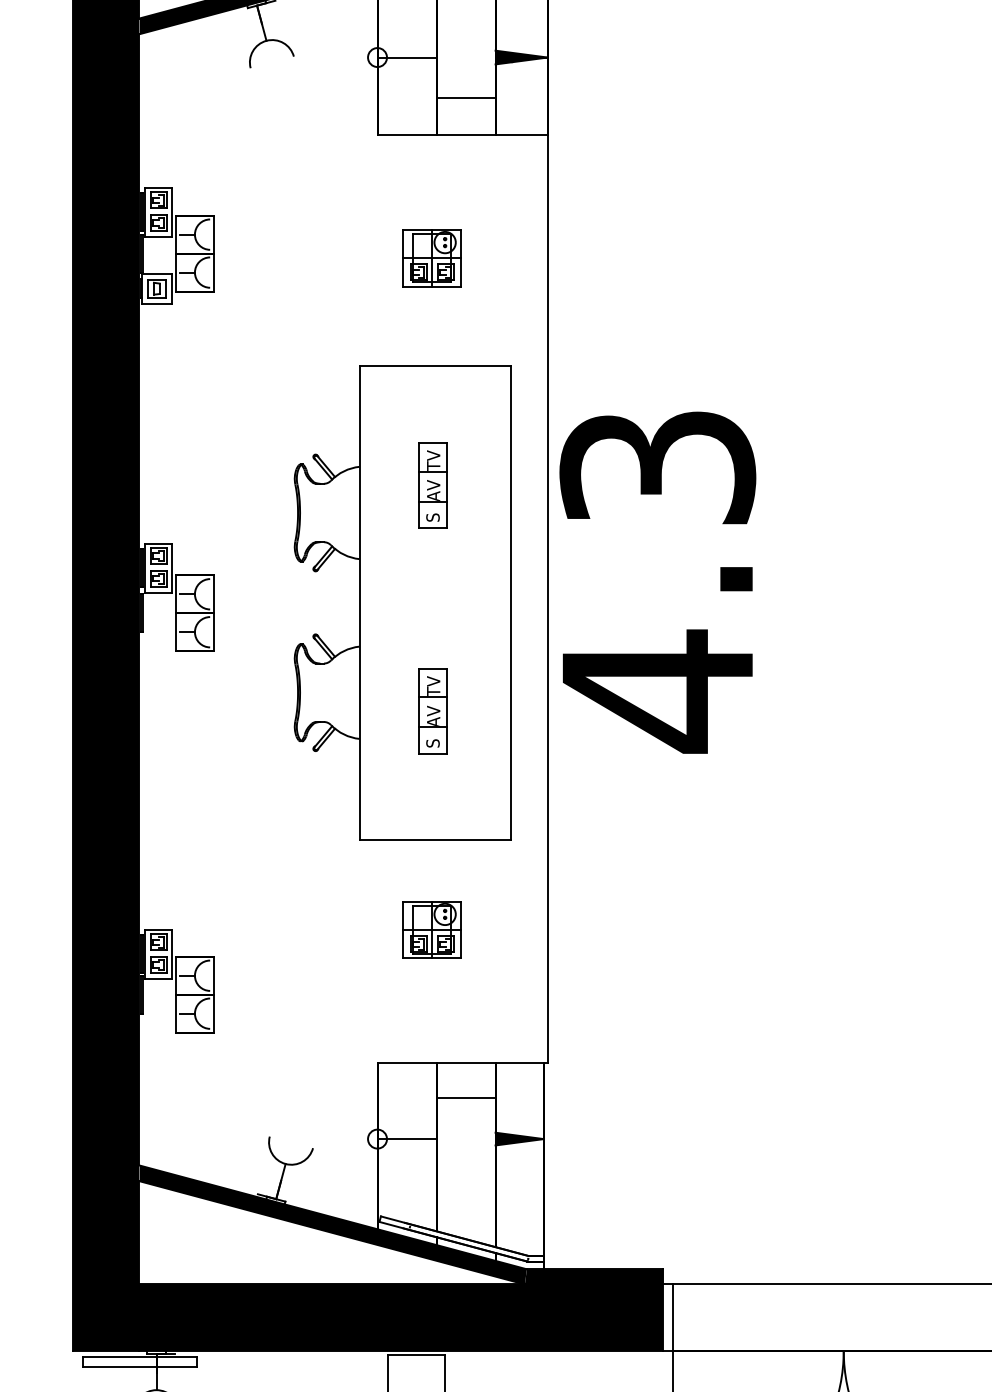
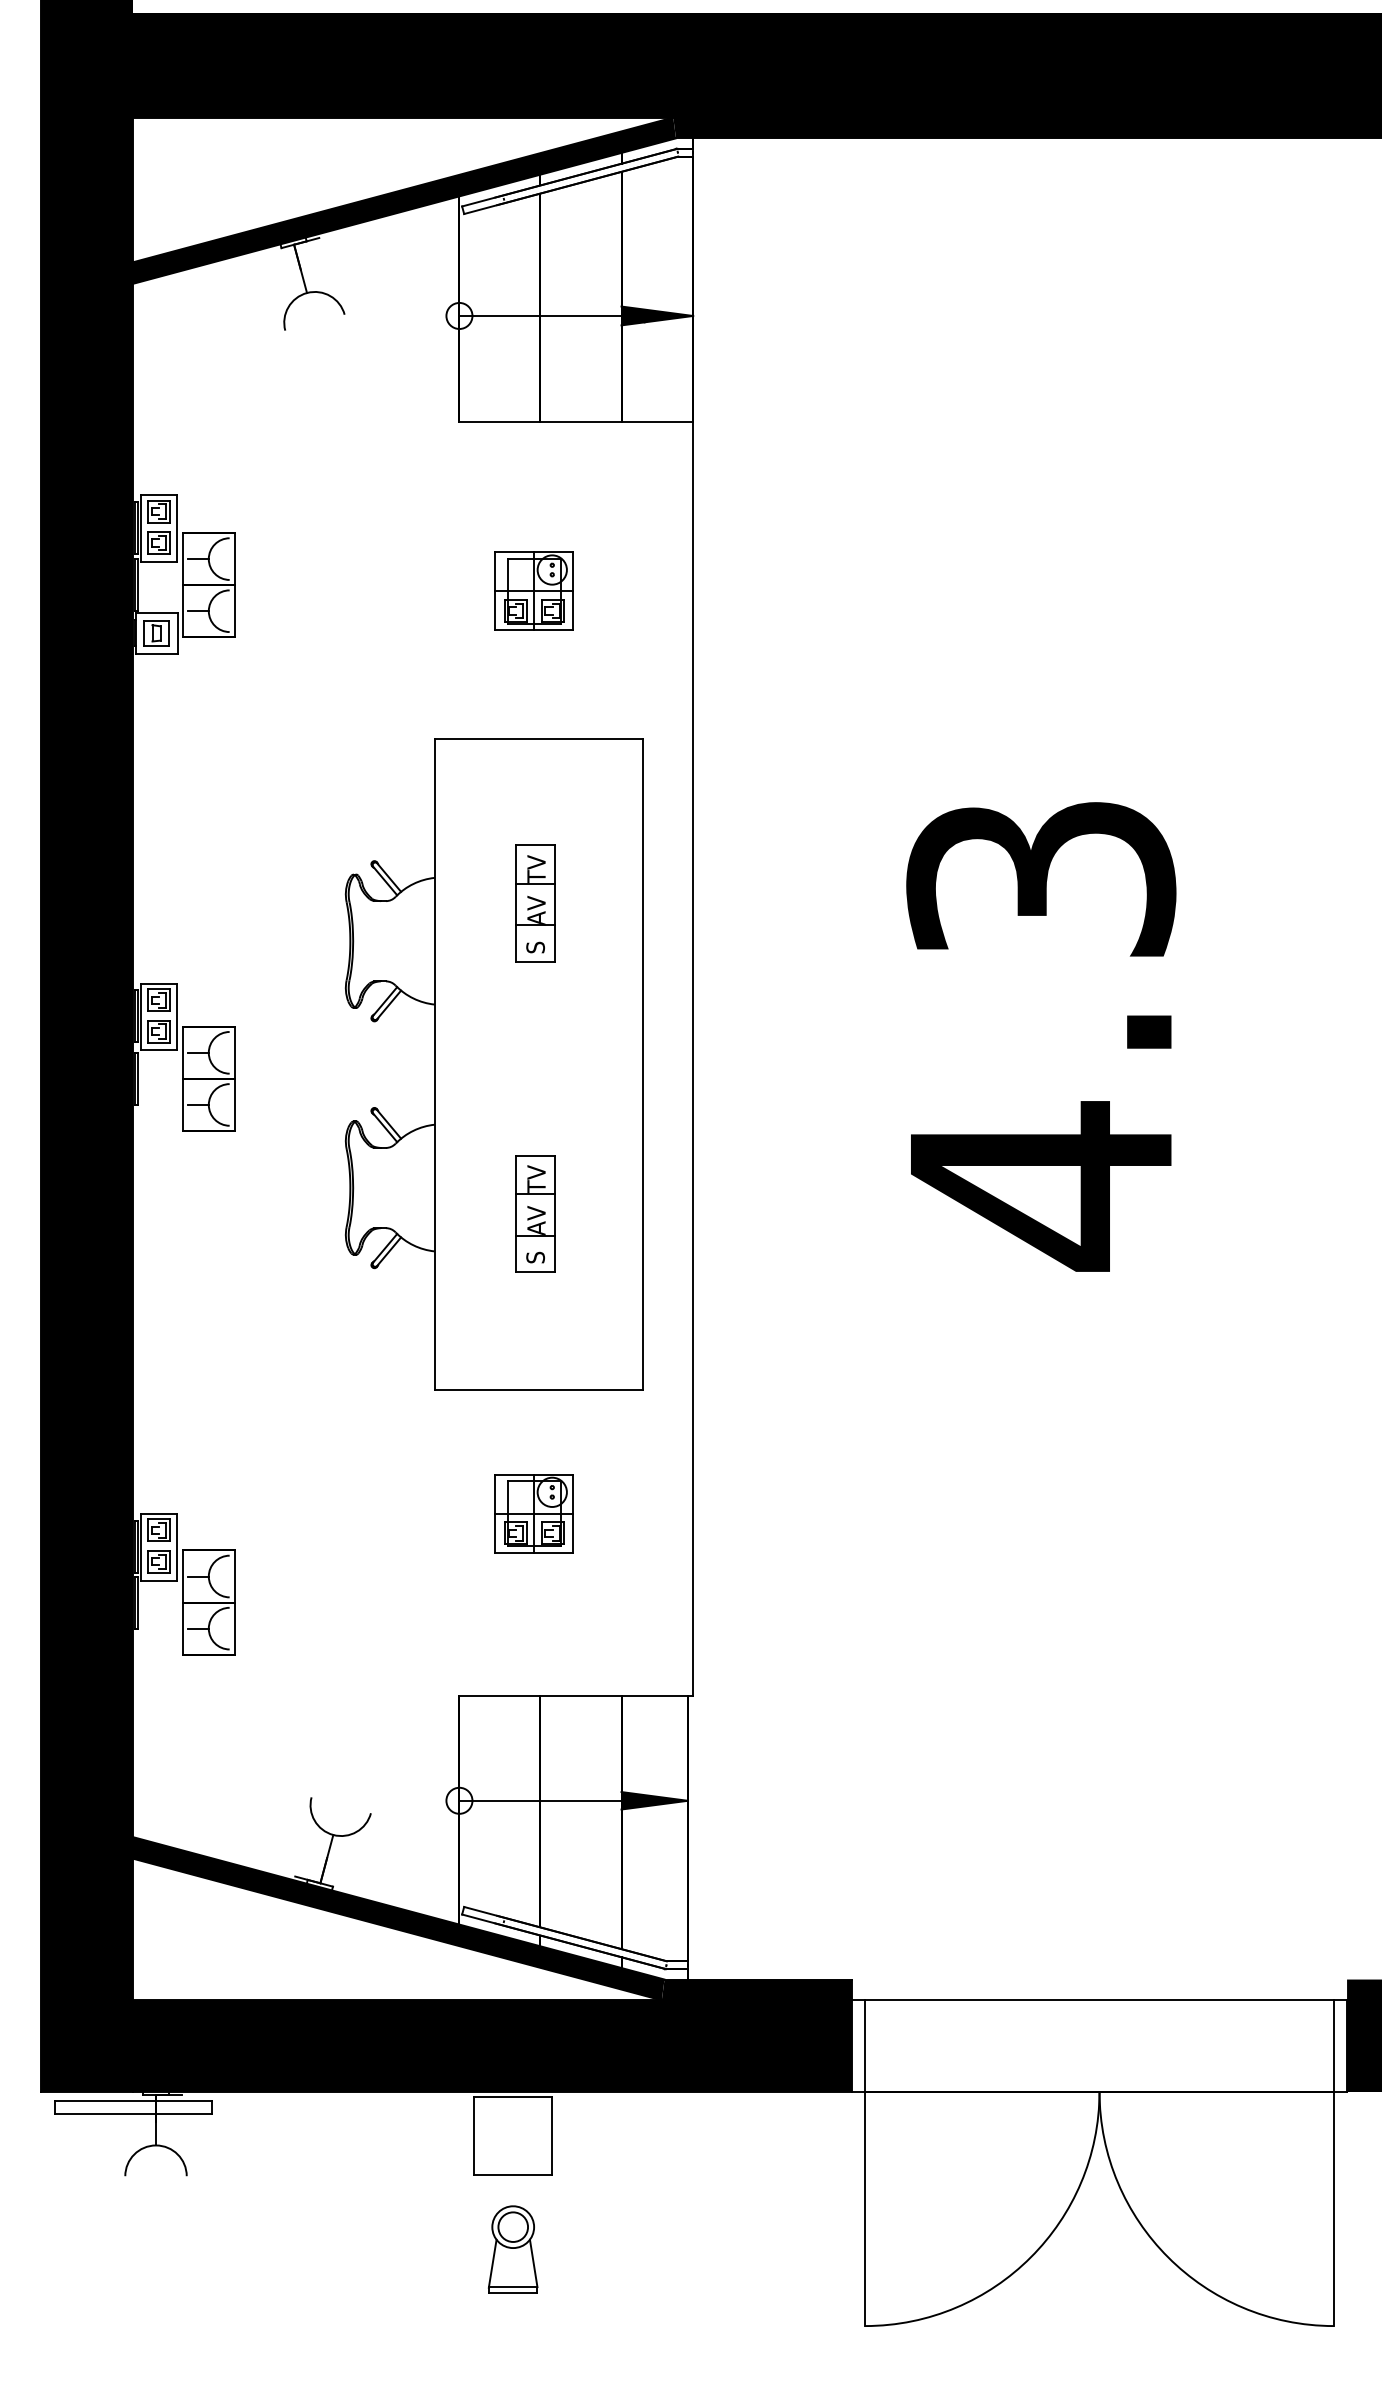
line: (465, 97) -> (580, 315), moved
text: (657, 582) -> (1041, 1036), moved
line: (465, 1097) -> (580, 1800), moved

